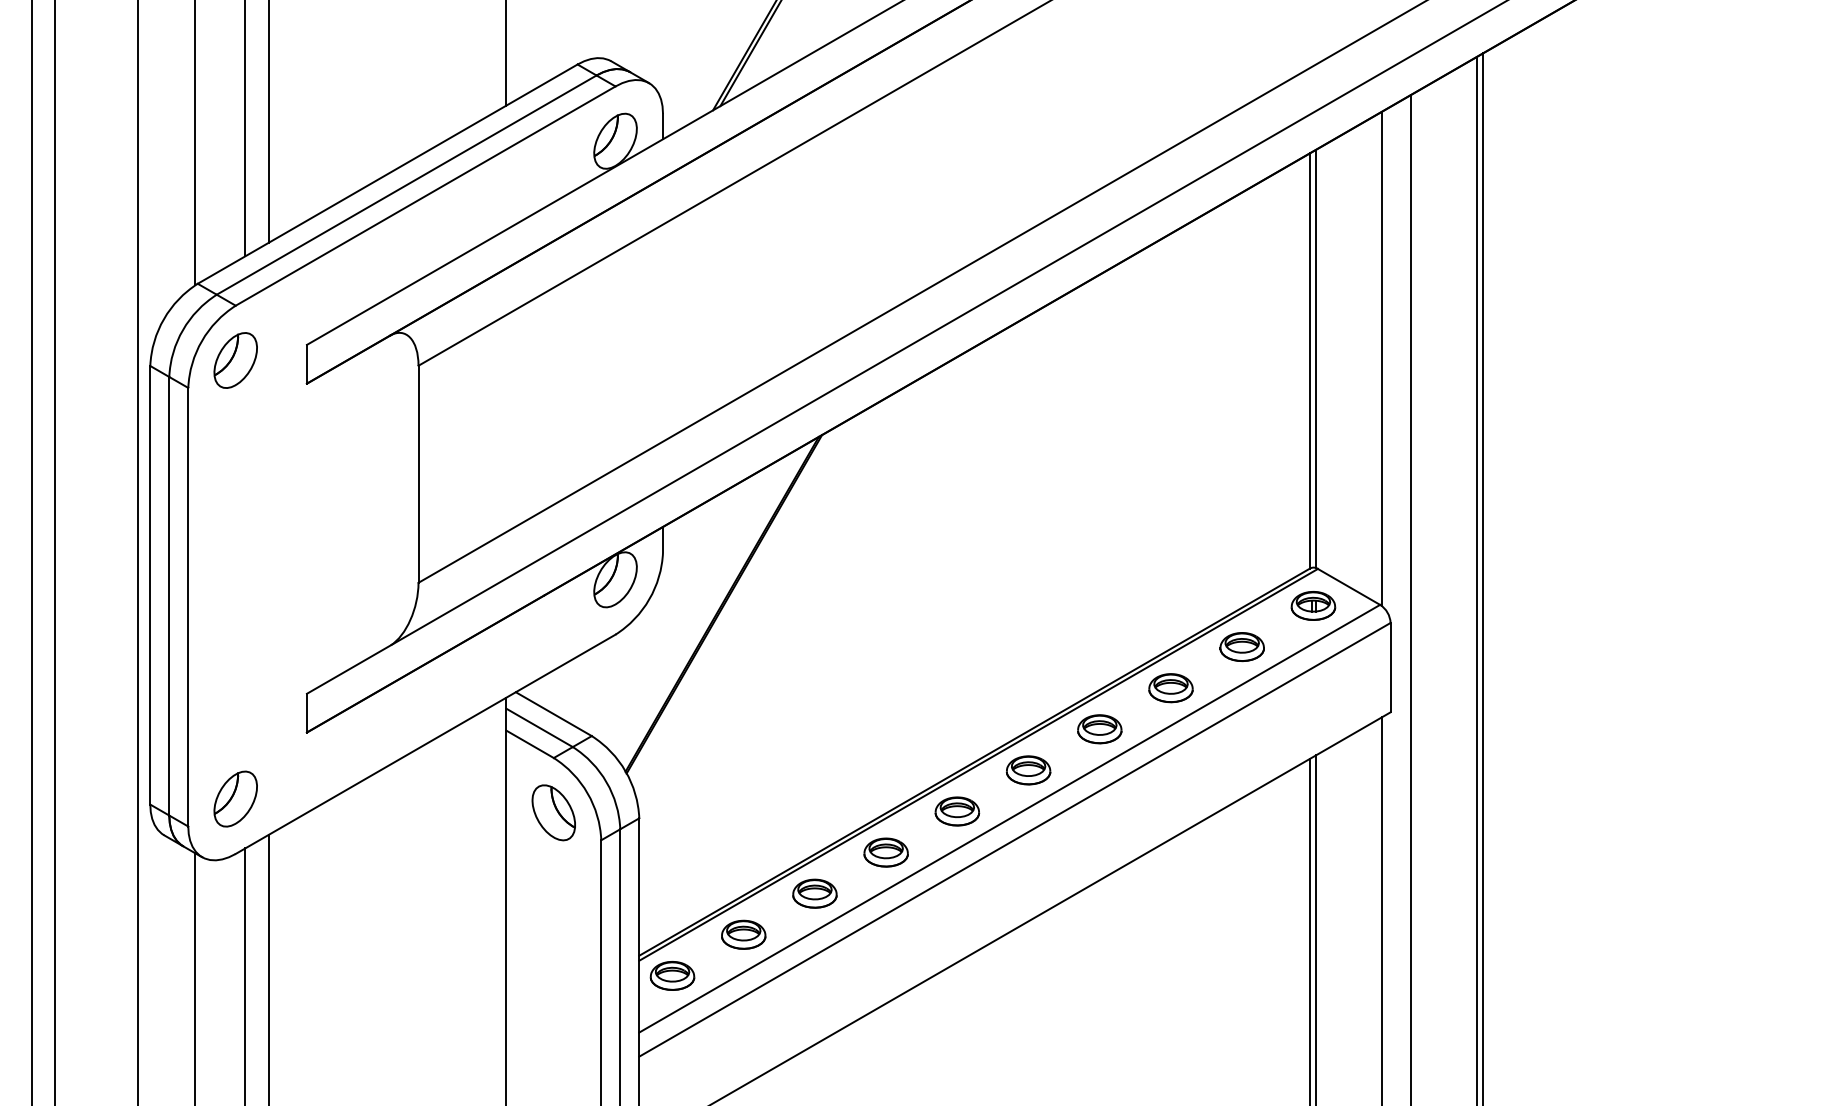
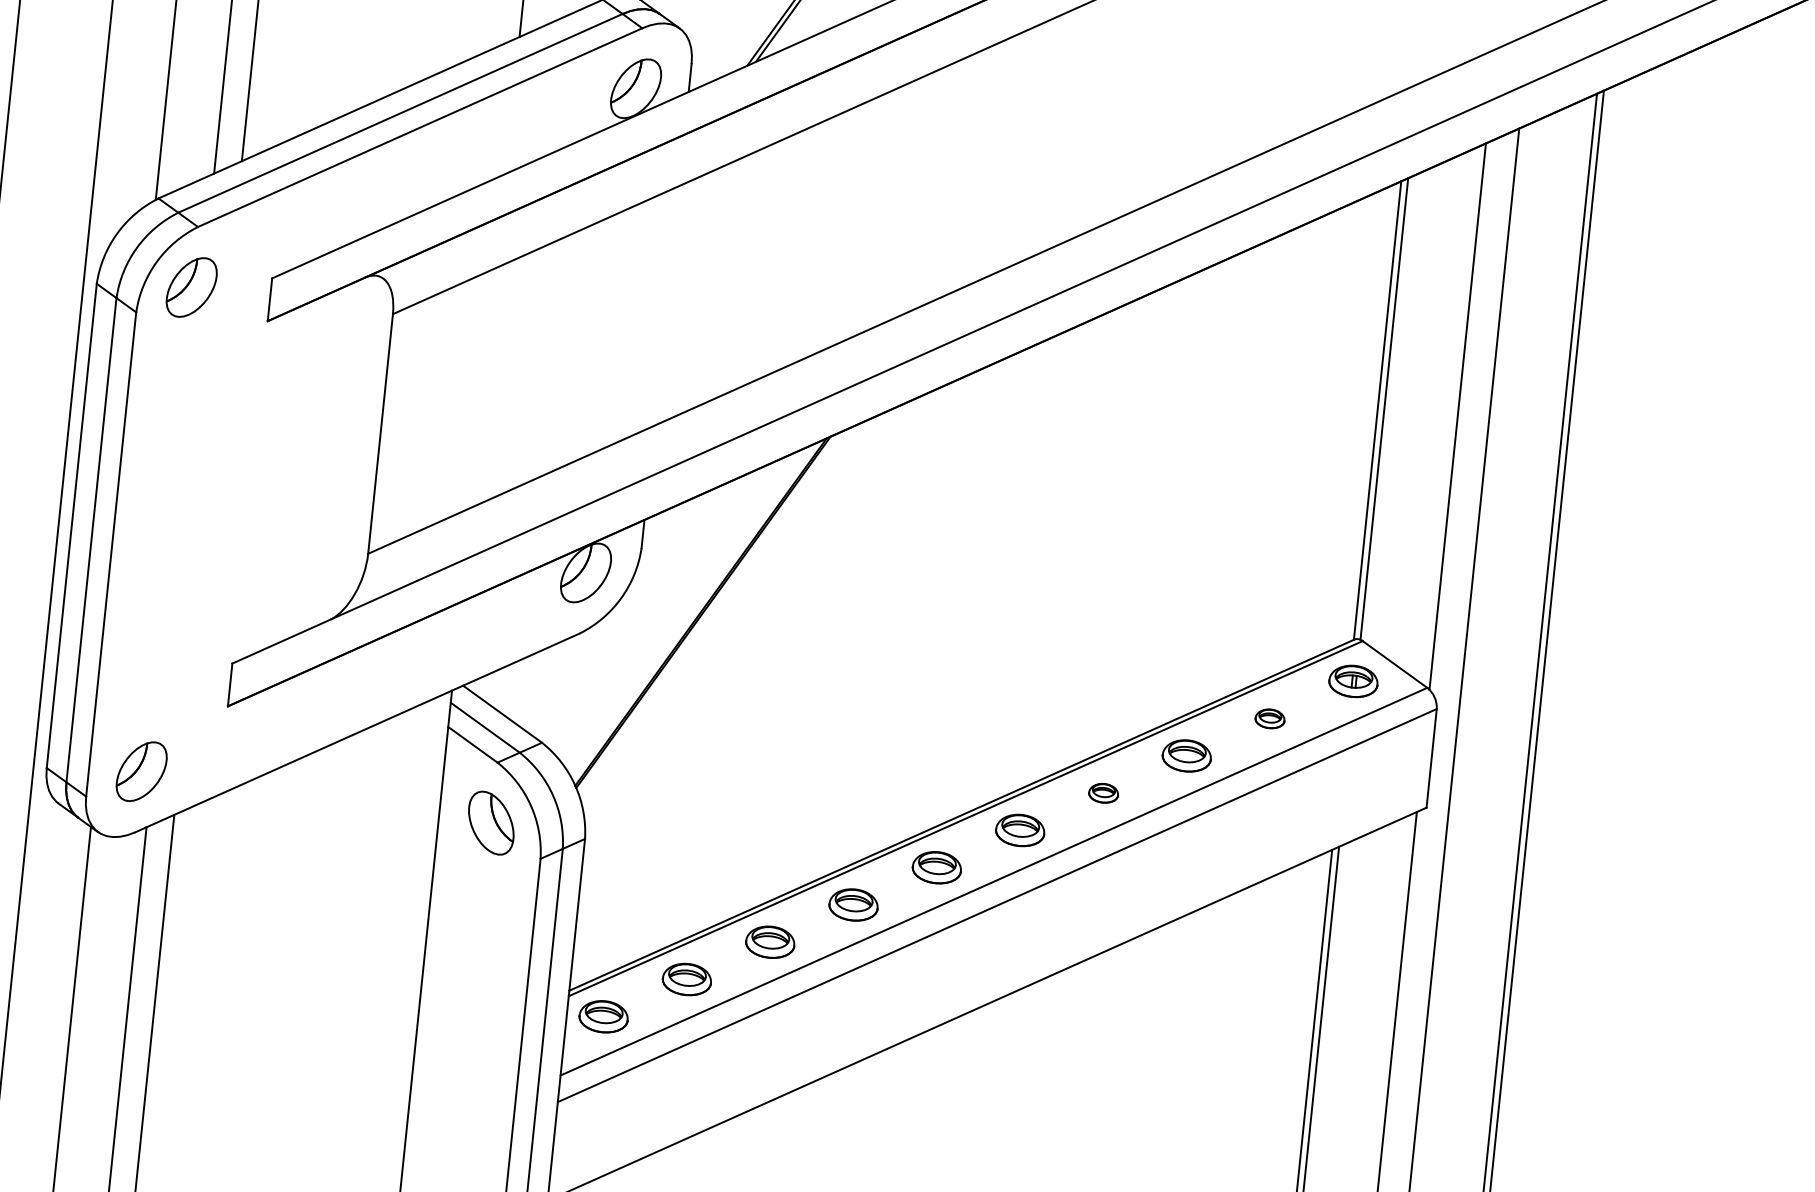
part: (1241, 647) -> (1269, 719), size x0.6
part: (1099, 729) -> (1103, 793), size x0.6

